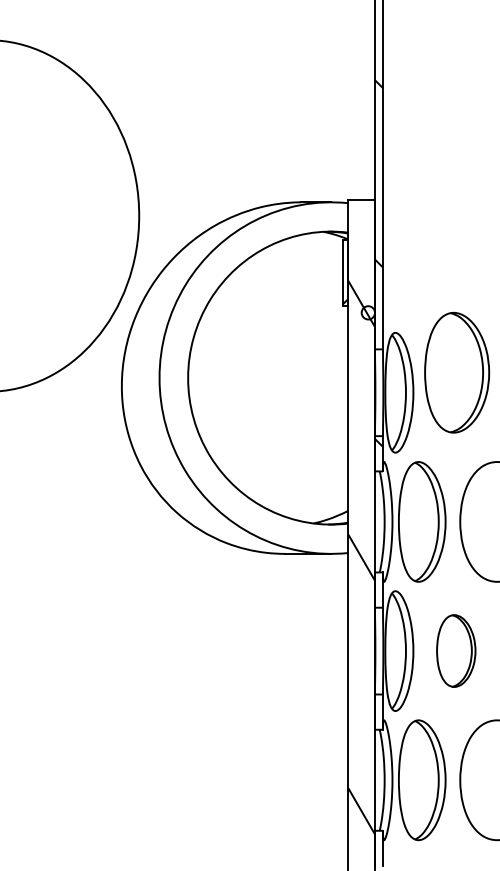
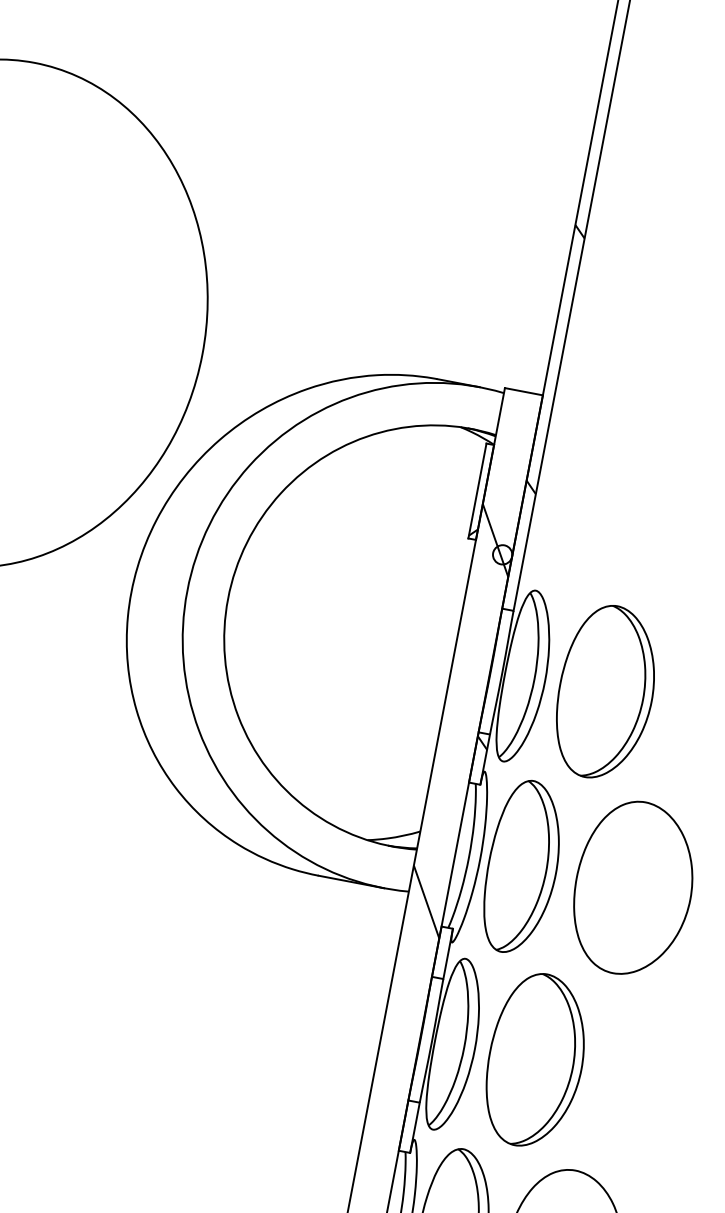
part: (457, 372) -> (606, 692), moved
part: (456, 650) -> (536, 1059), size x1.67

